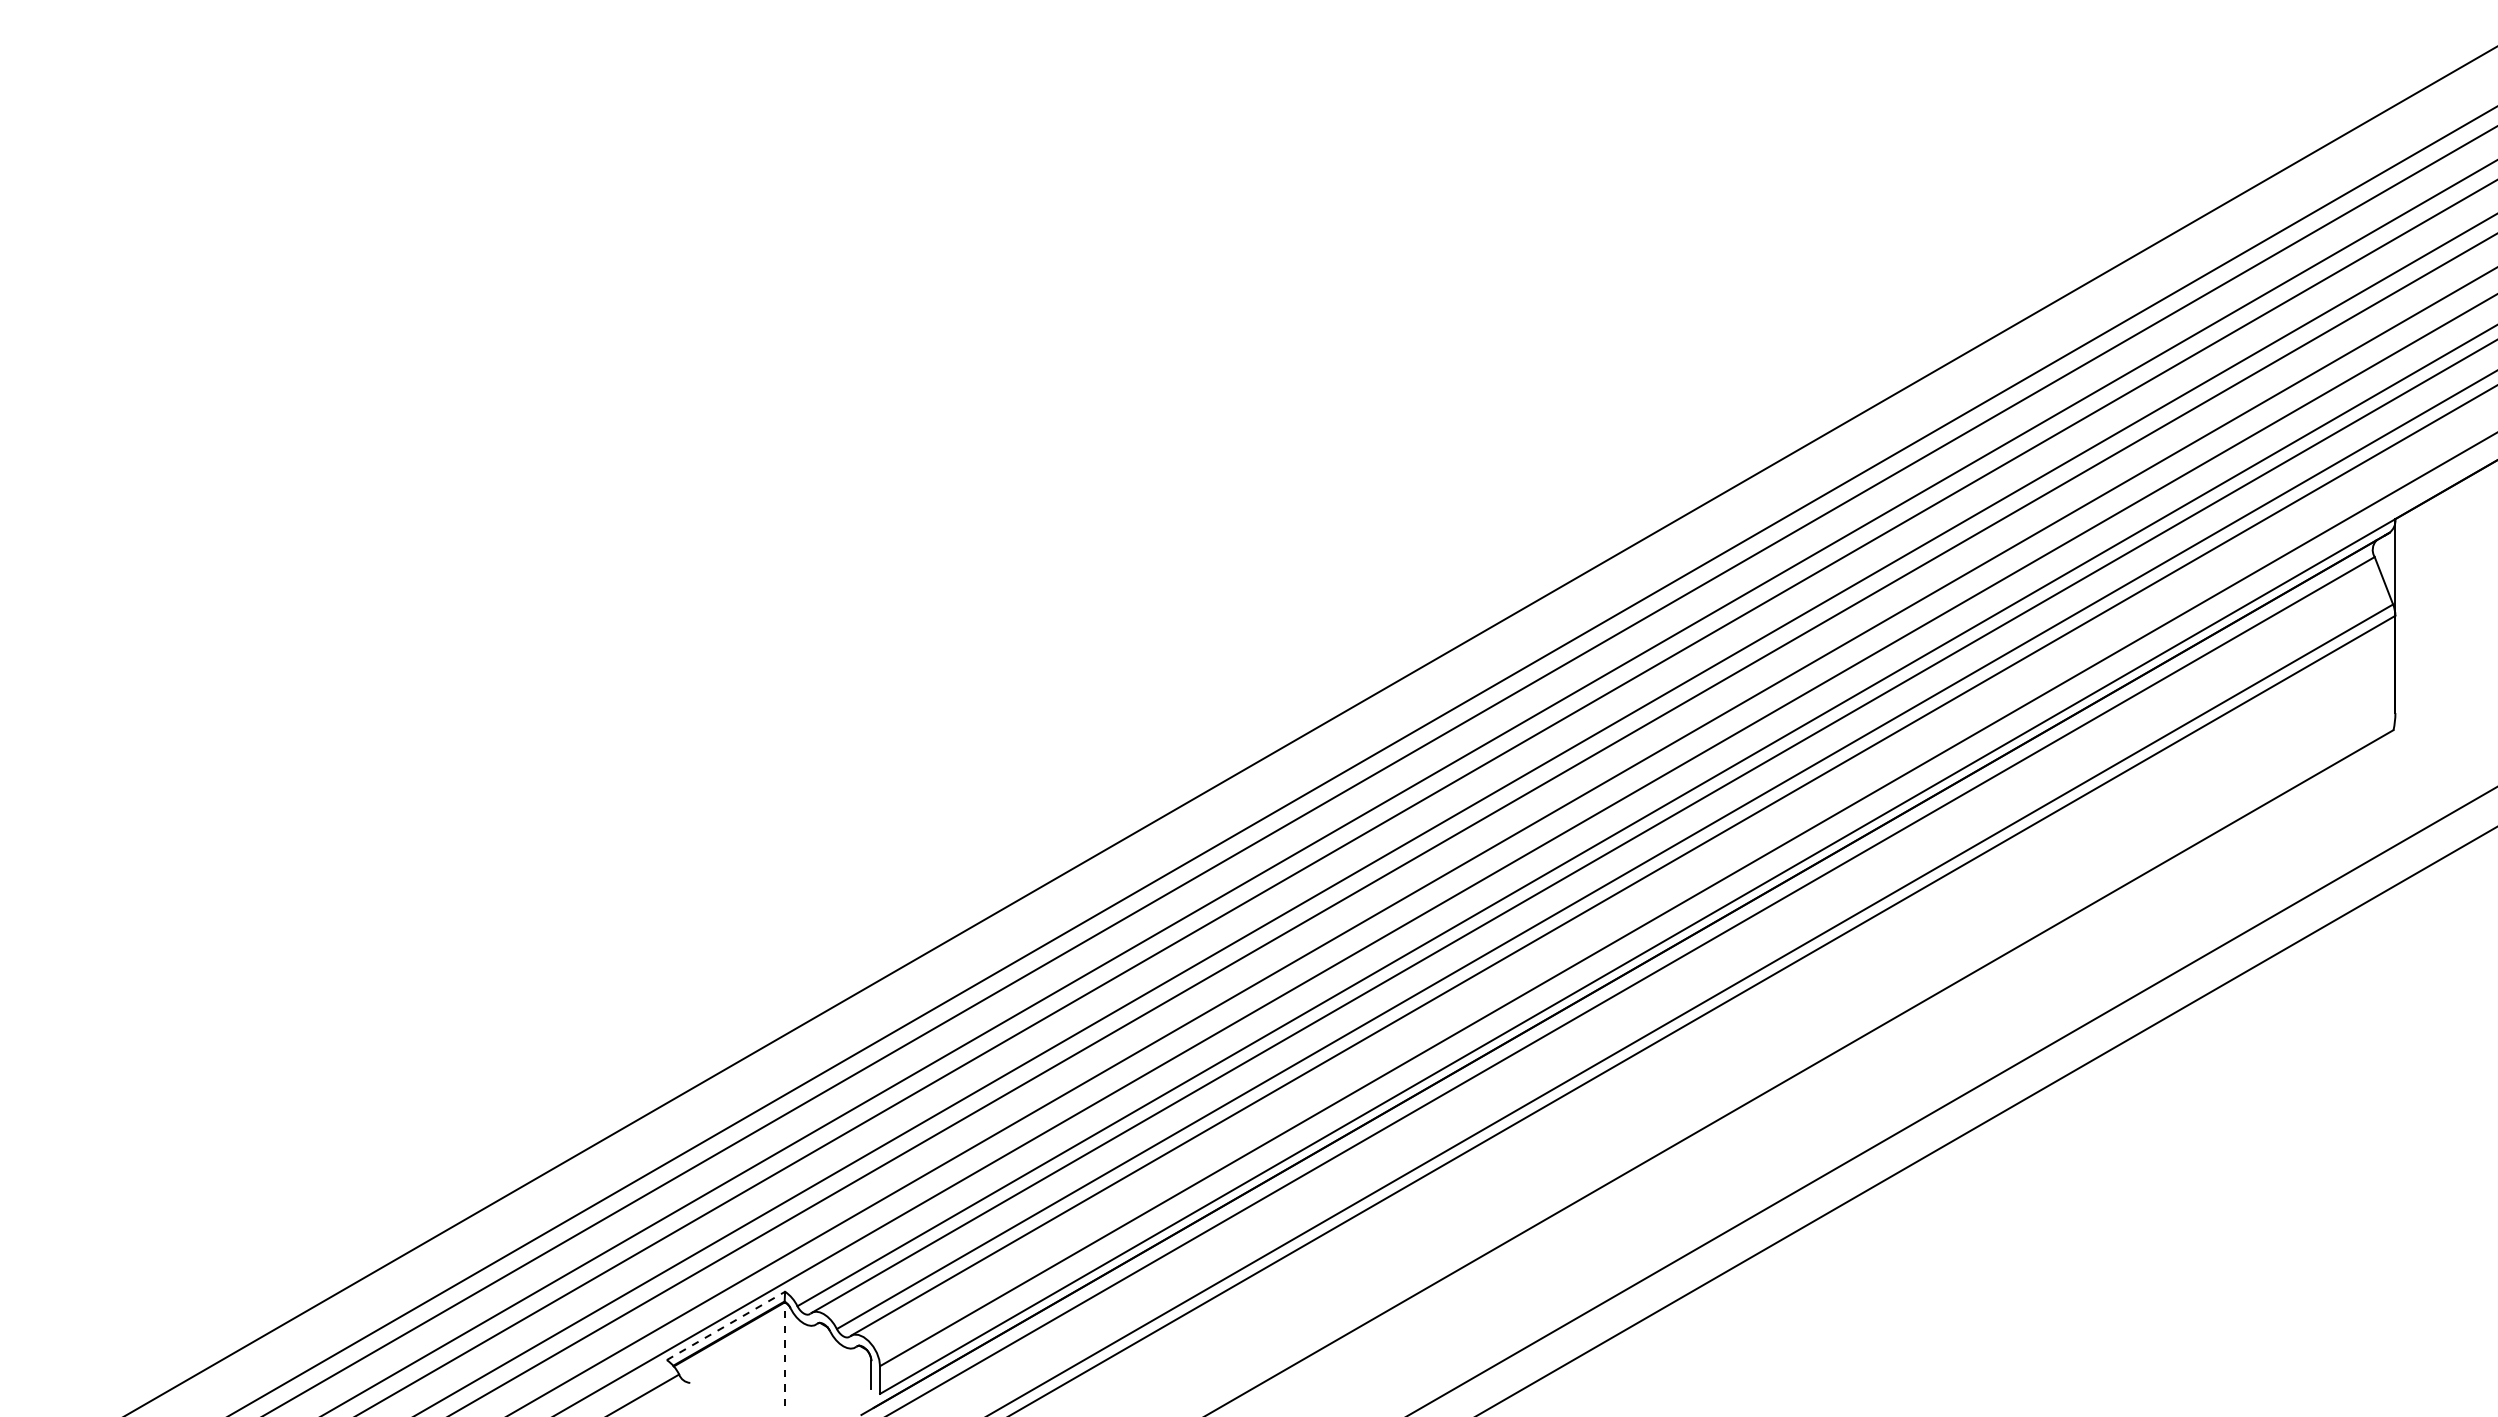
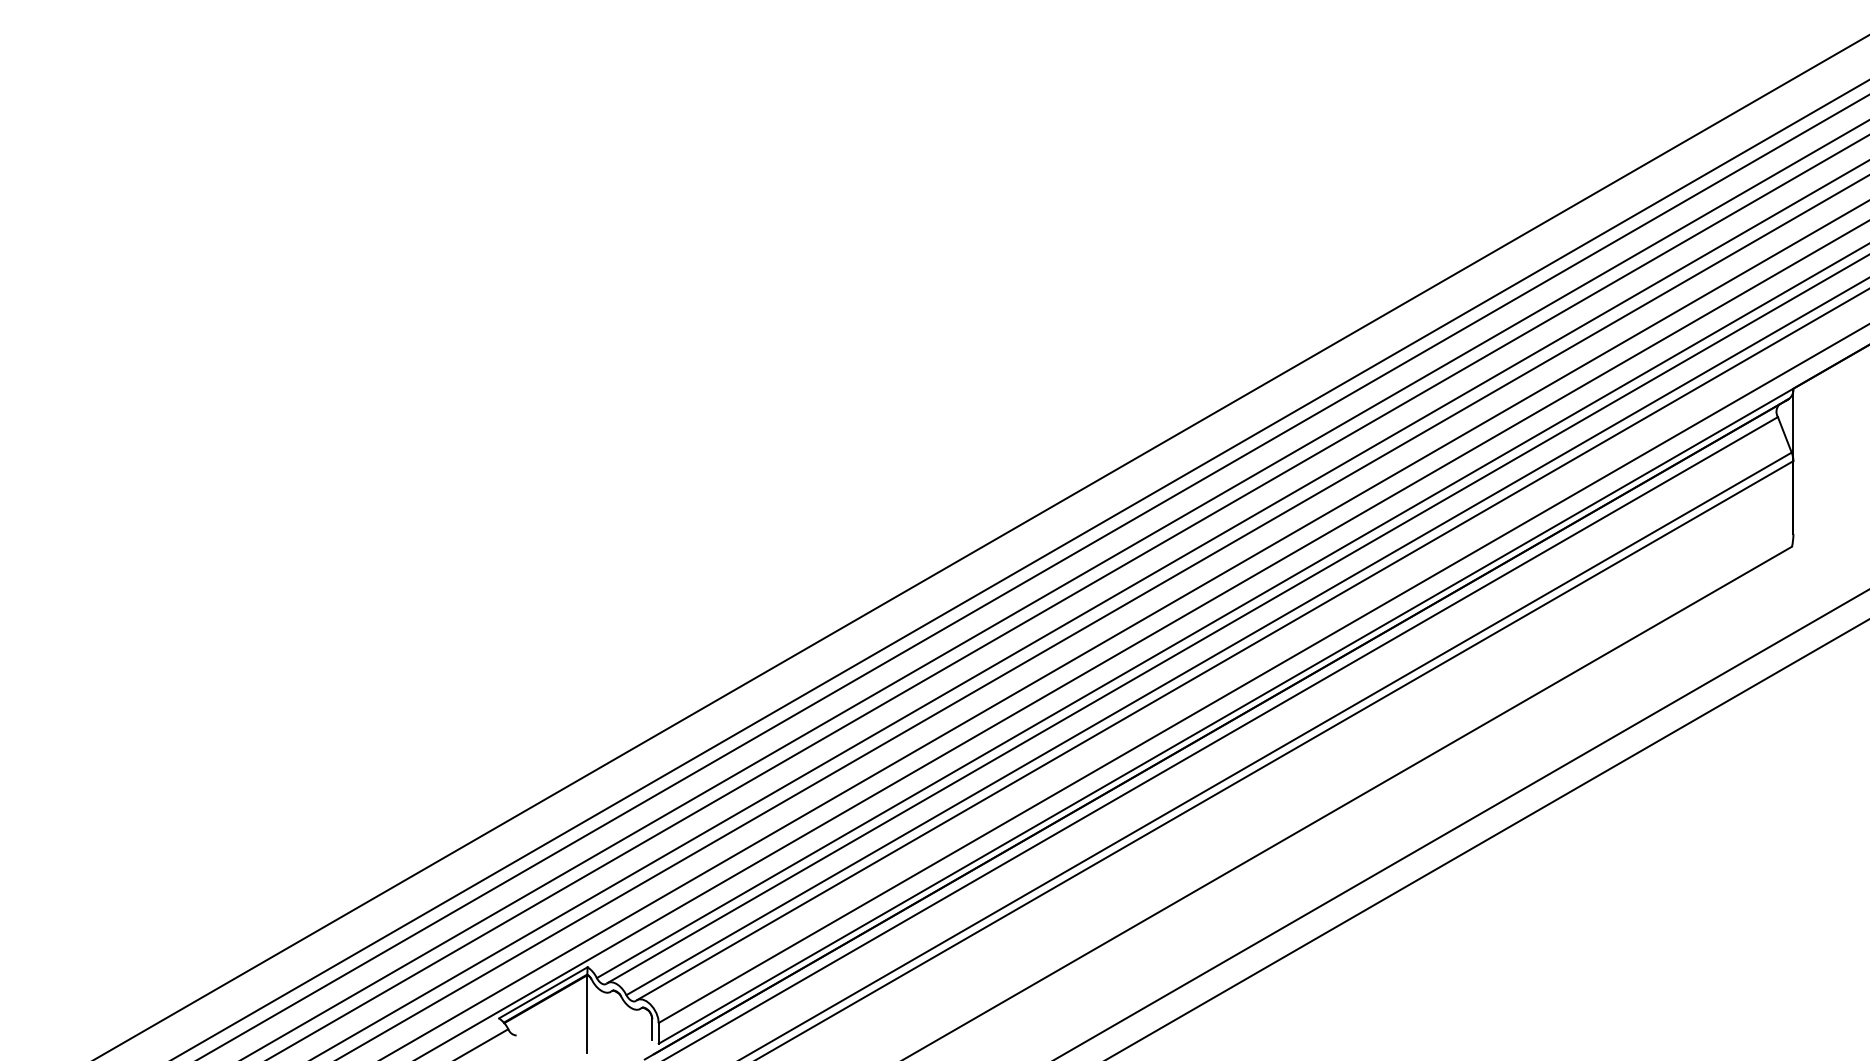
line: (726, 1325) -> (543, 992), dashed -> solid
line: (784, 1354) -> (587, 1014), dashed -> solid

